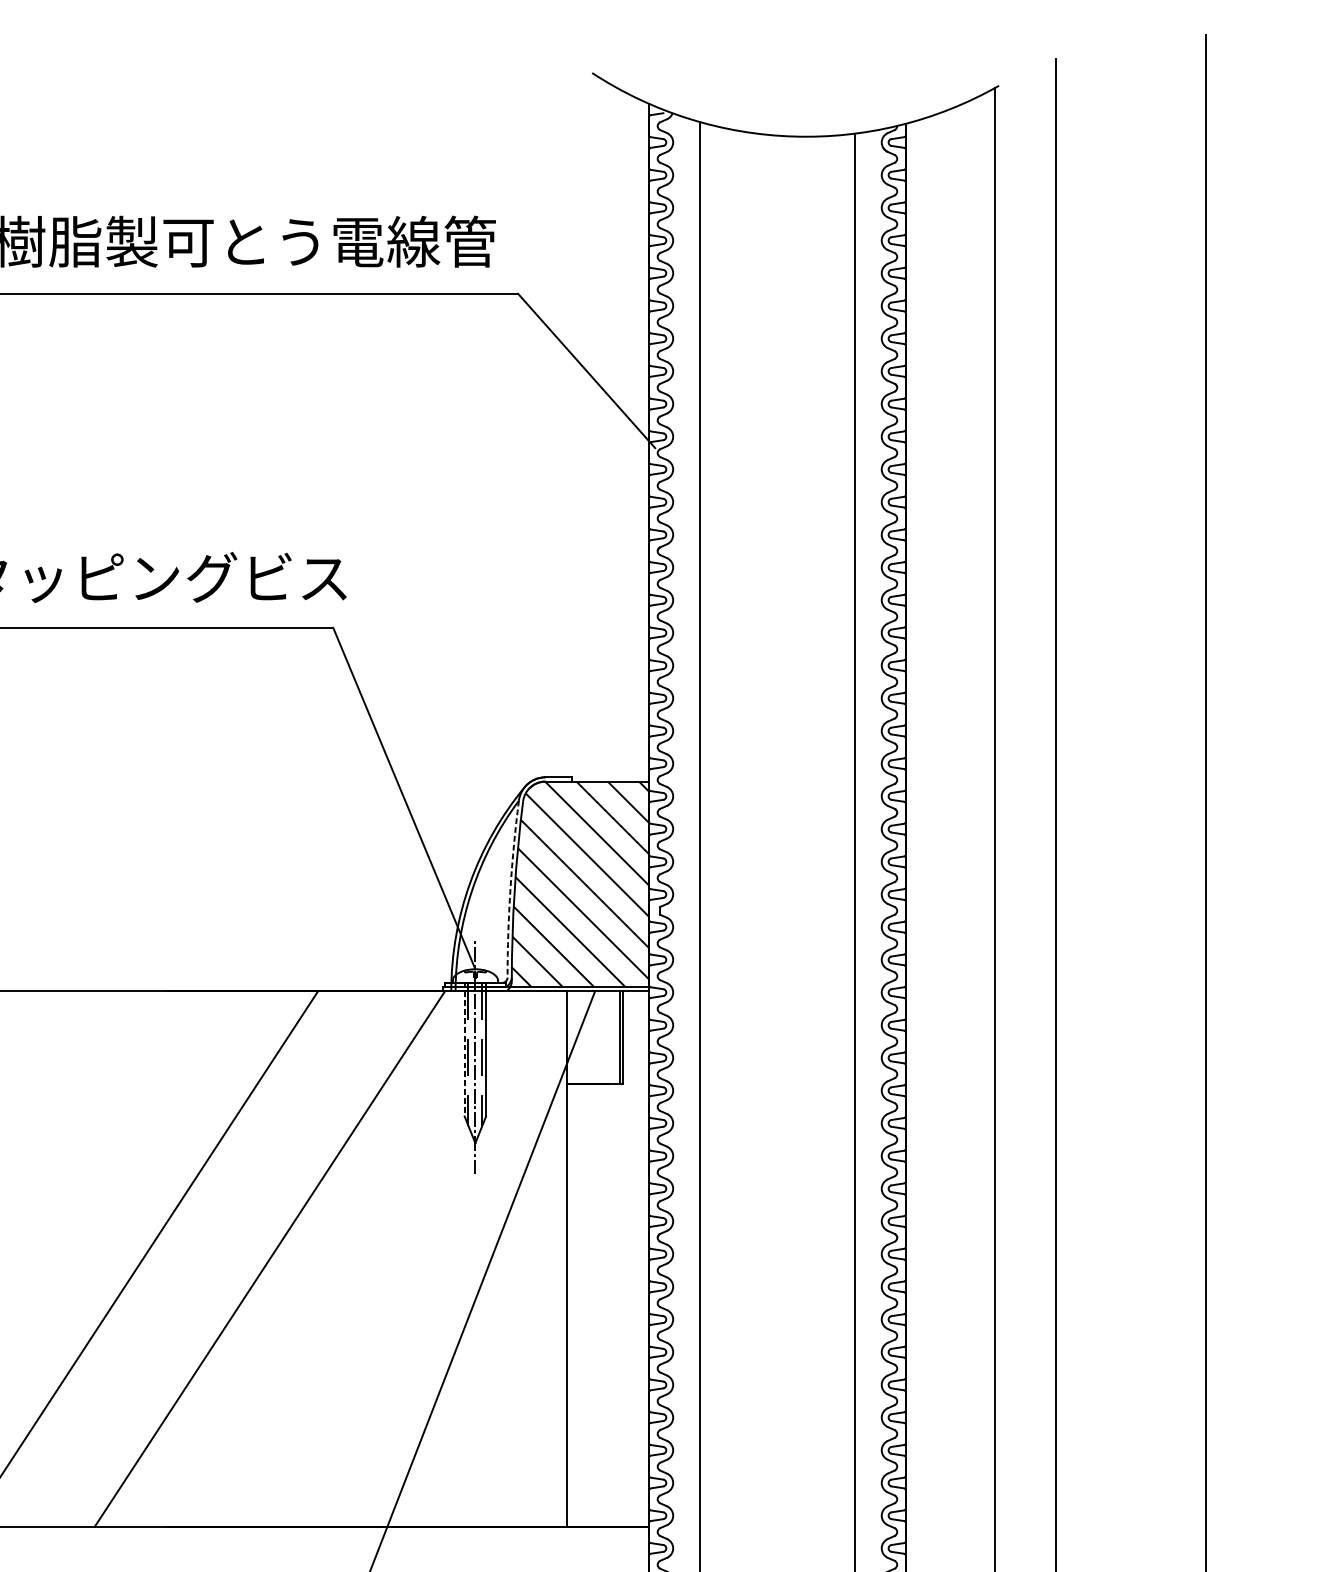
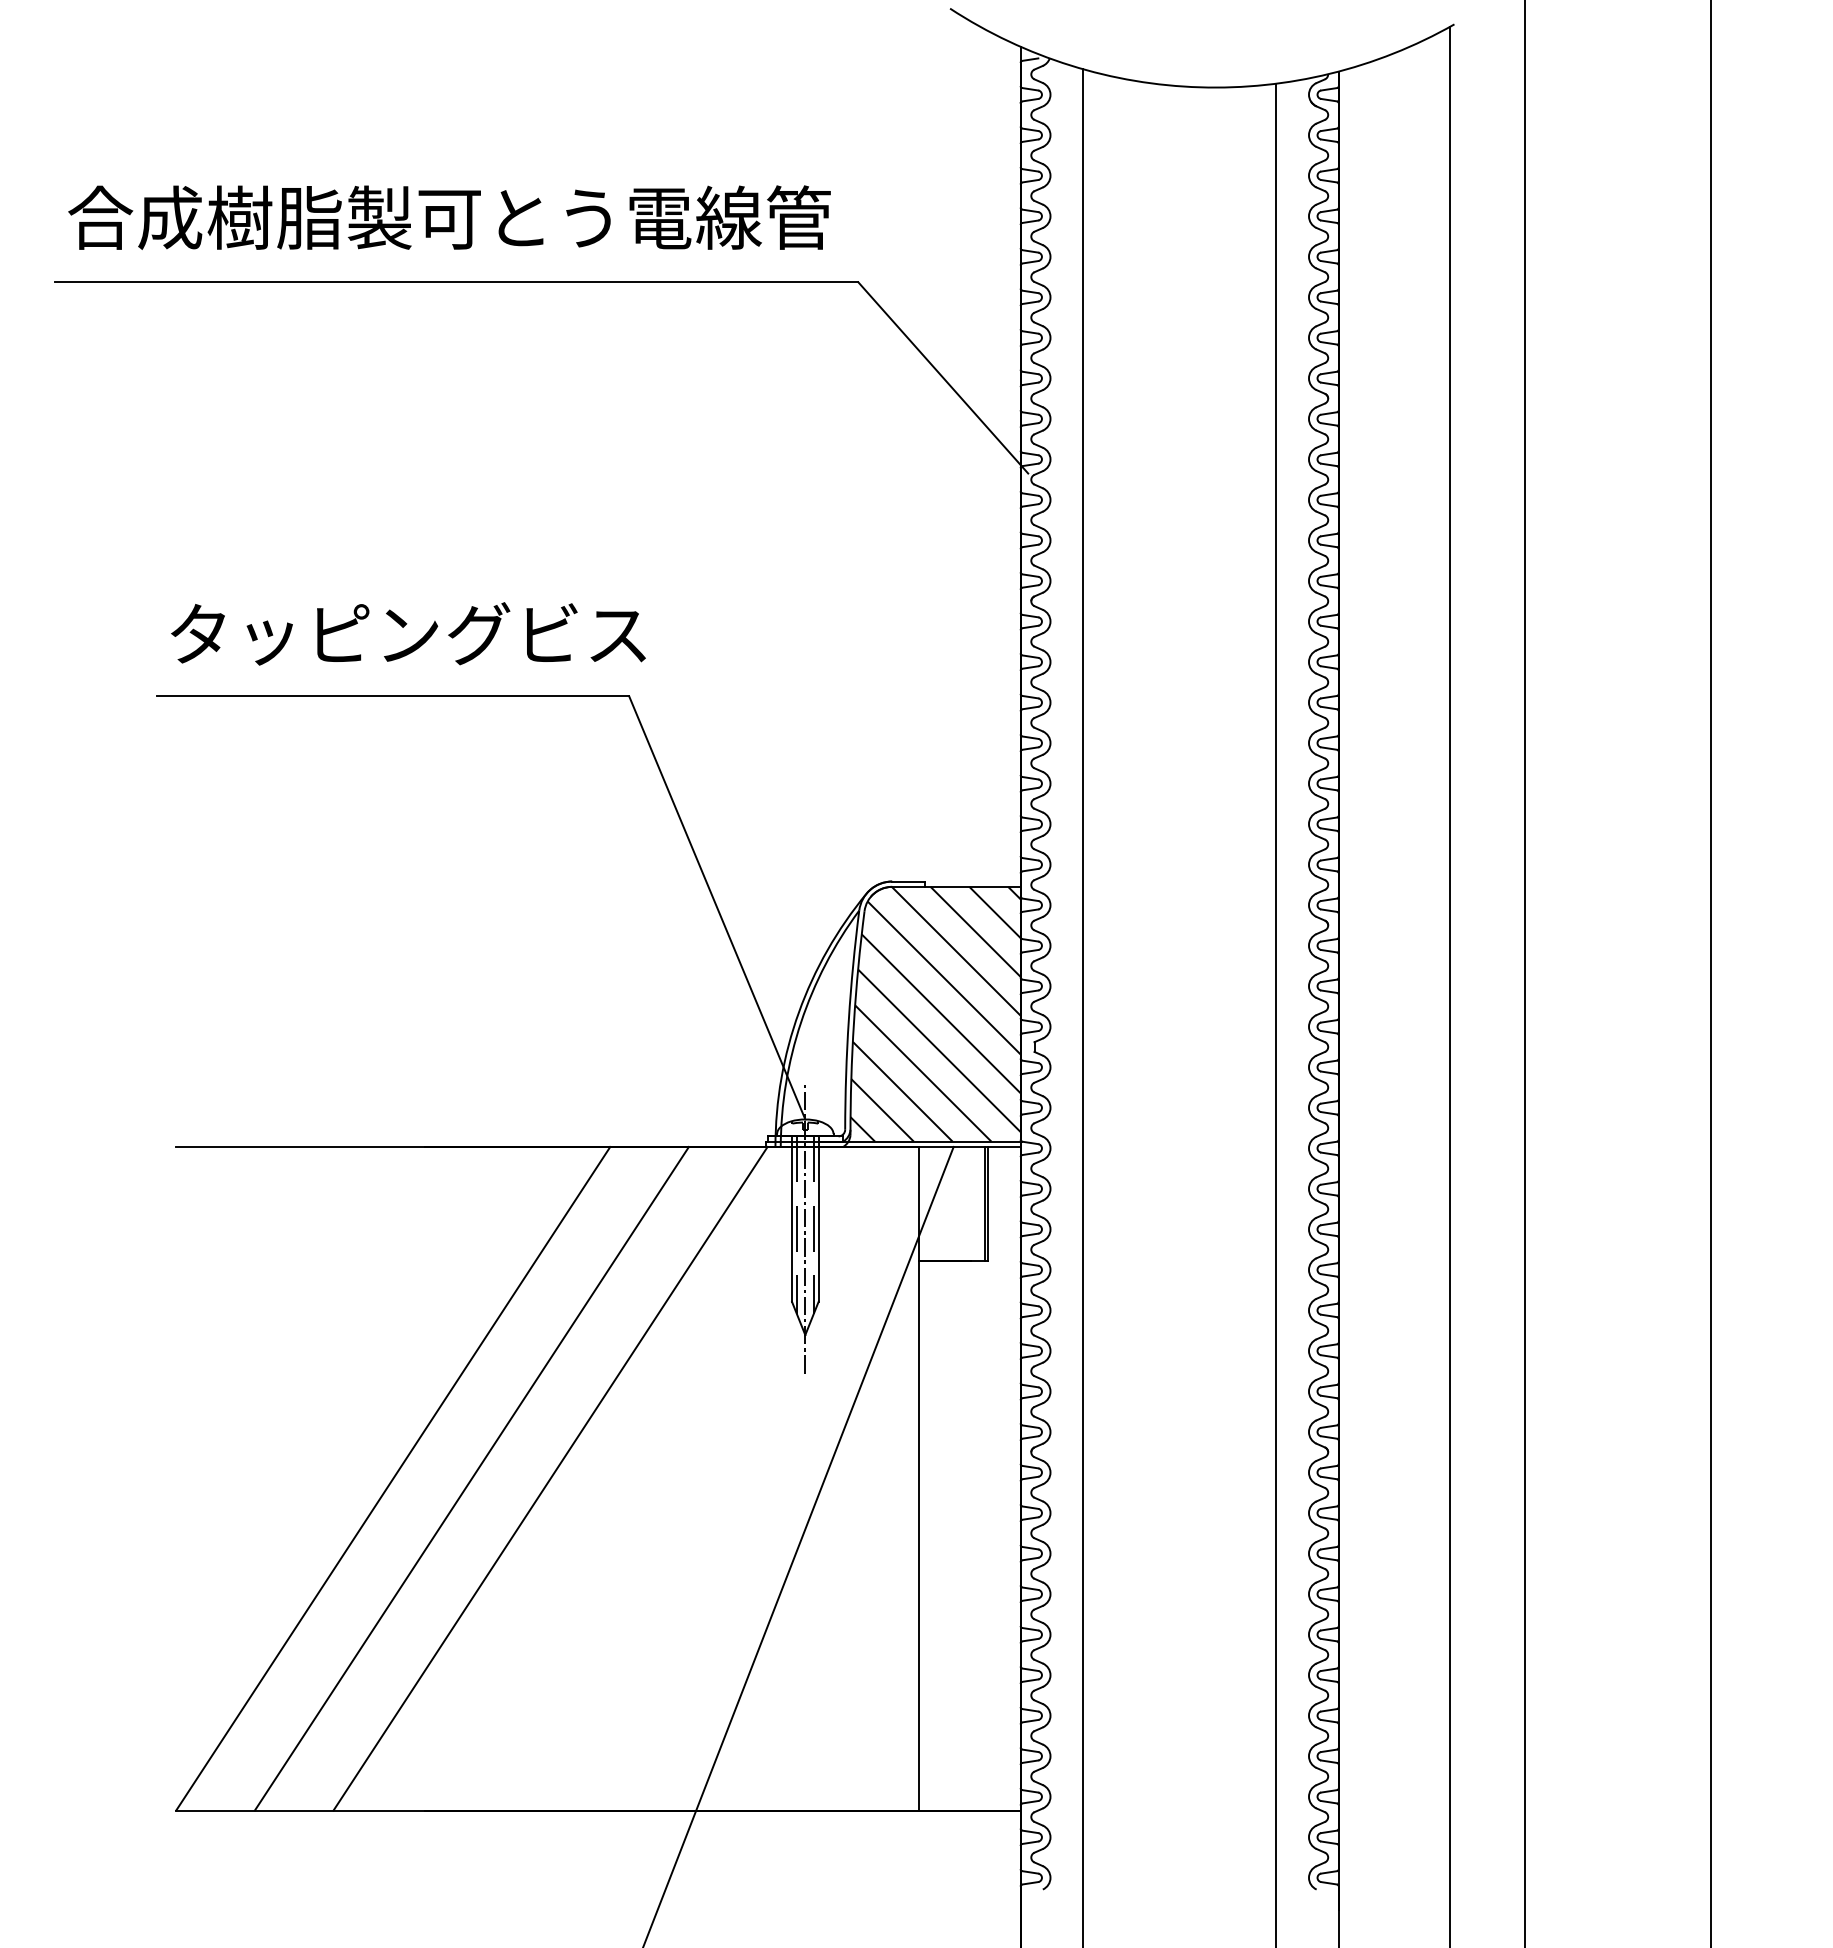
arc: (510, 888) -> (848, 1019), dashed -> solid
line: (465, 1049) -> (792, 1218), dashed -> solid
line: (206, 1258) -> (471, 1478), added

